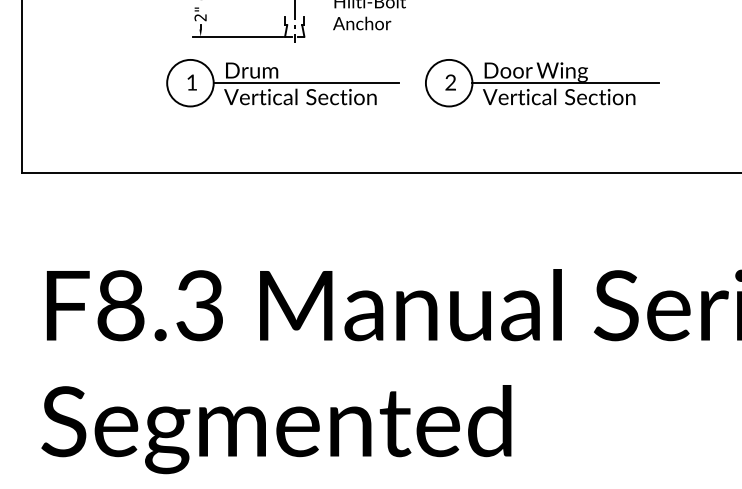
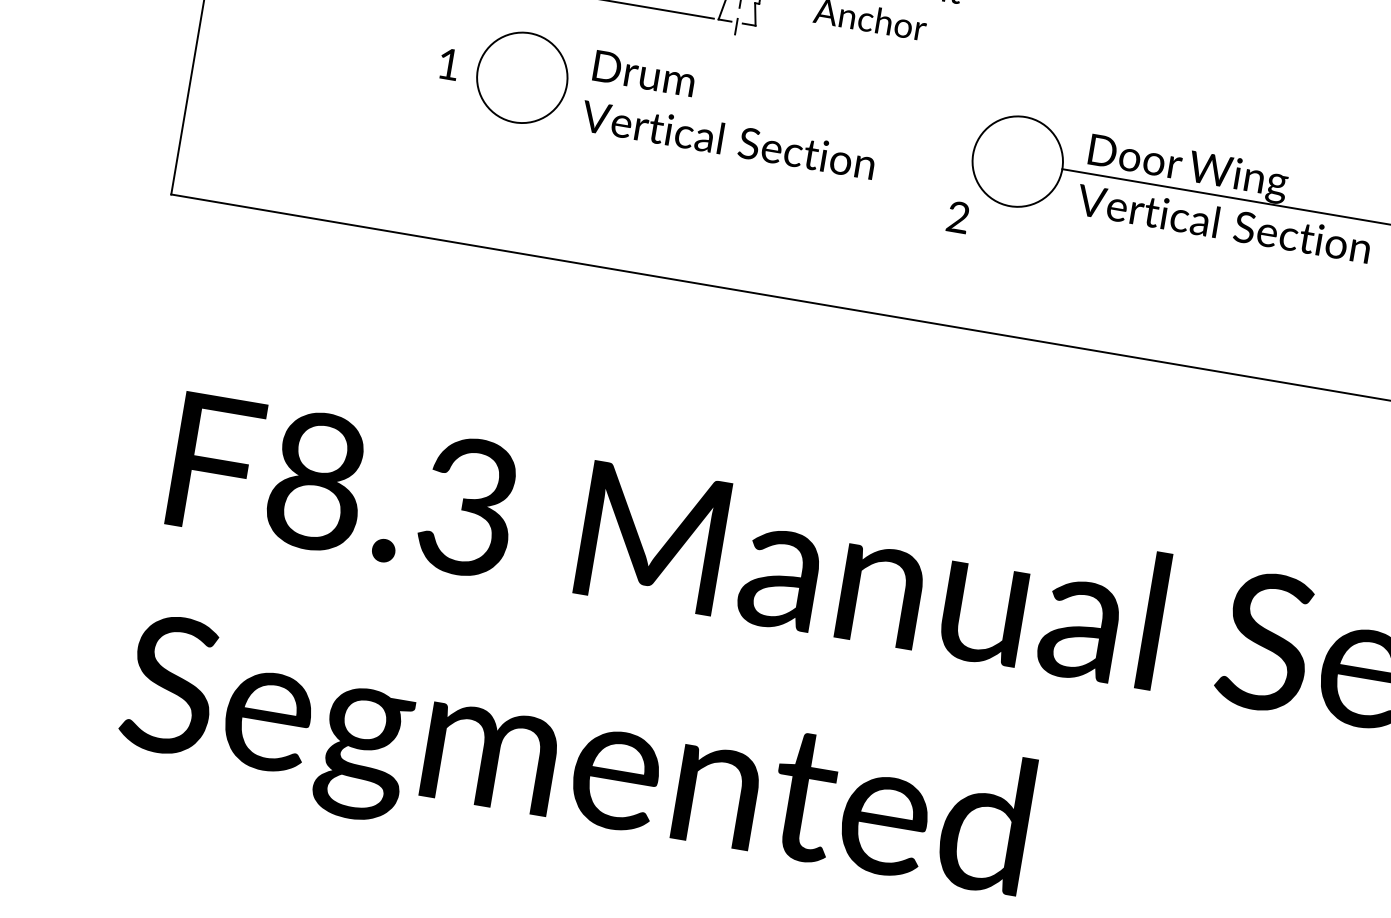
text: (191, 82) -> (447, 63), moved
text: (450, 82) -> (957, 217), moved
line: (305, 83) -> (742, 115), removed

